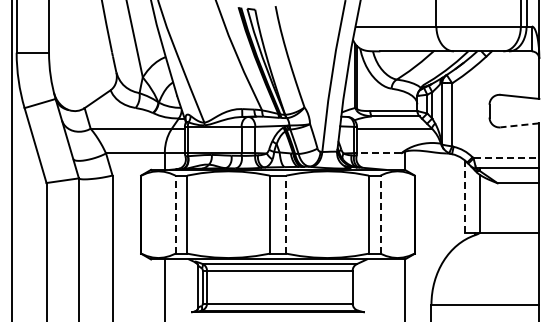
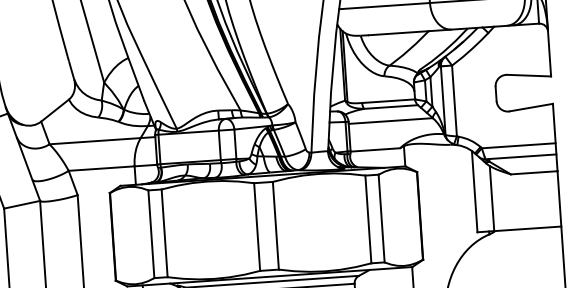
line: (519, 125) -> (530, 107), dashed -> solid
line: (378, 153) -> (374, 150), dashed -> solid
line: (506, 158) -> (518, 145), dashed -> solid
line: (464, 196) -> (474, 191), dashed -> solid
line: (175, 214) -> (151, 234), dashed -> solid
line: (286, 214) -> (276, 225), dashed -> solid
line: (380, 214) -> (381, 218), dashed -> solid

